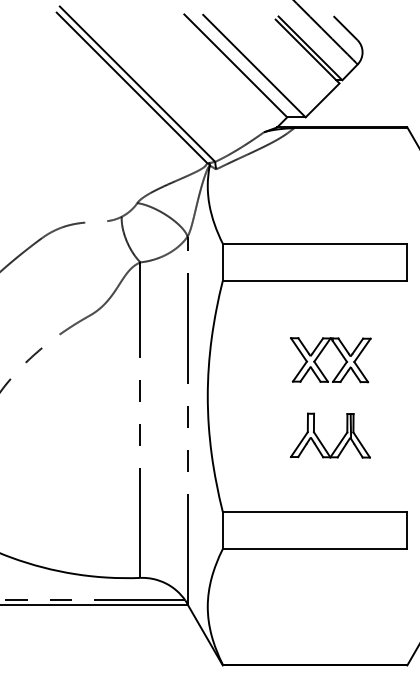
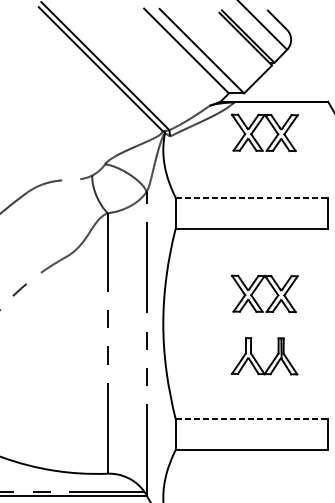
part: (321, 158) -> (257, 127), added
line: (315, 243) -> (252, 197), solid -> dashed
line: (315, 511) -> (252, 418), solid -> dashed

